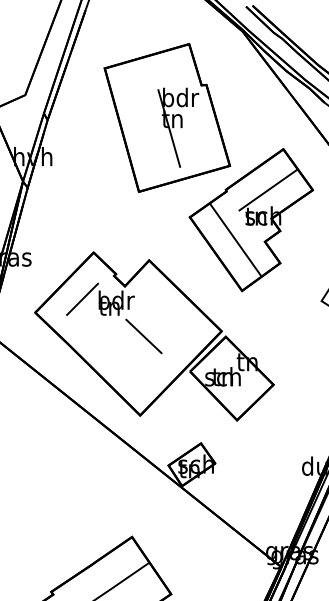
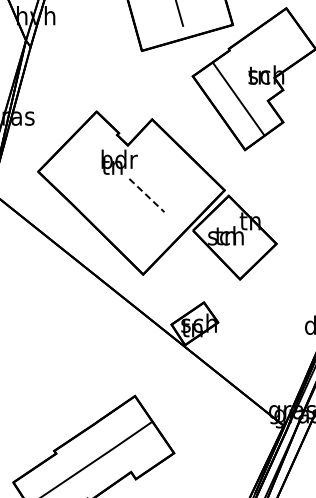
line: (268, 189) -> (271, 48), removed
line: (82, 298) -> (85, 157), removed
line: (144, 336) -> (147, 195), solid -> dashed

